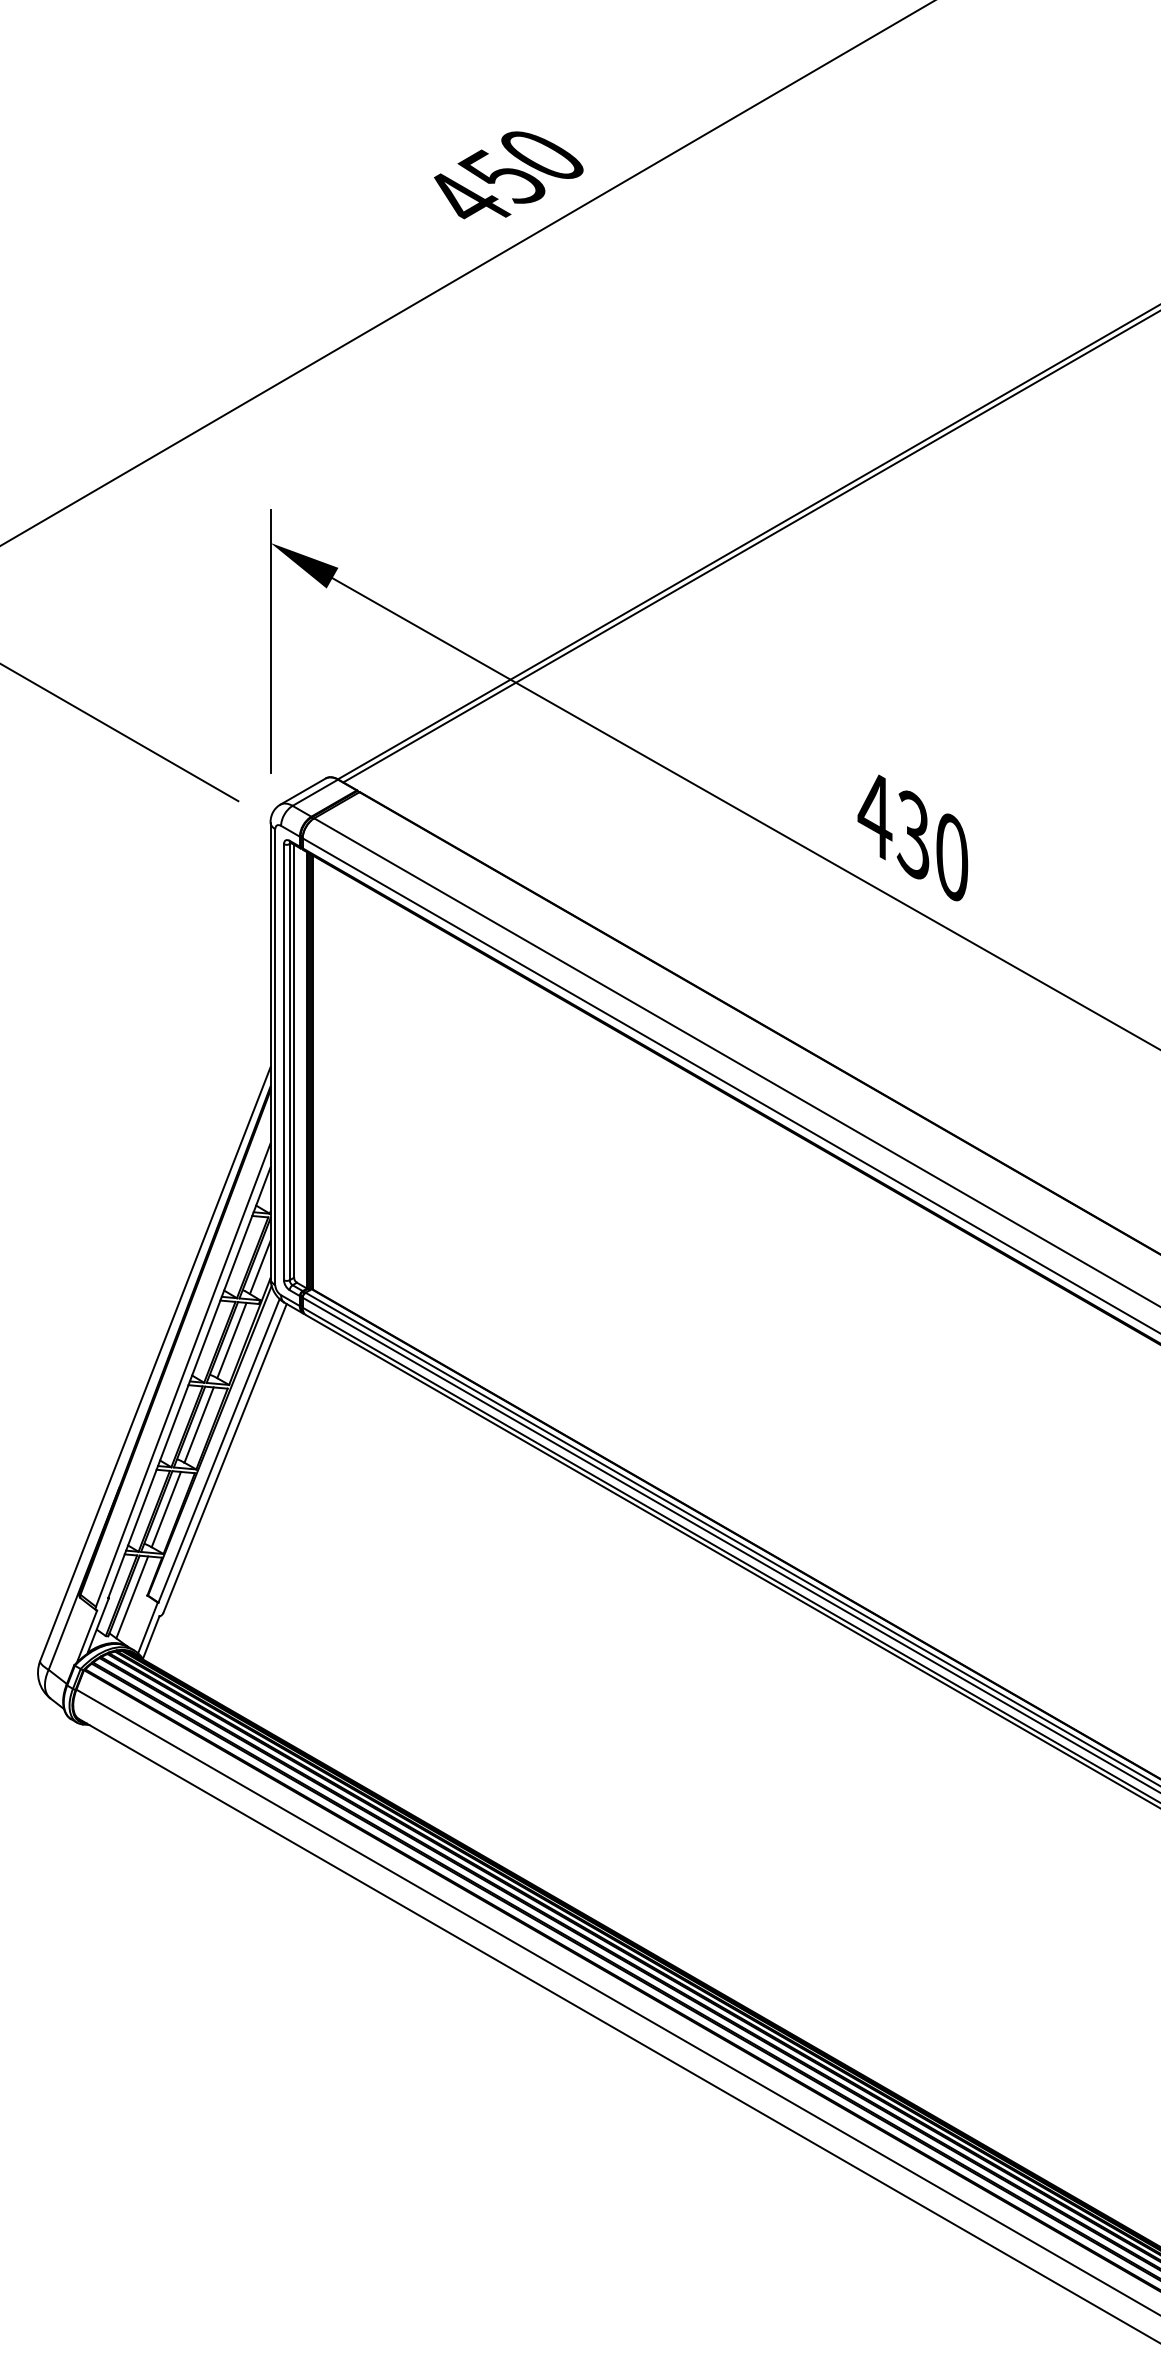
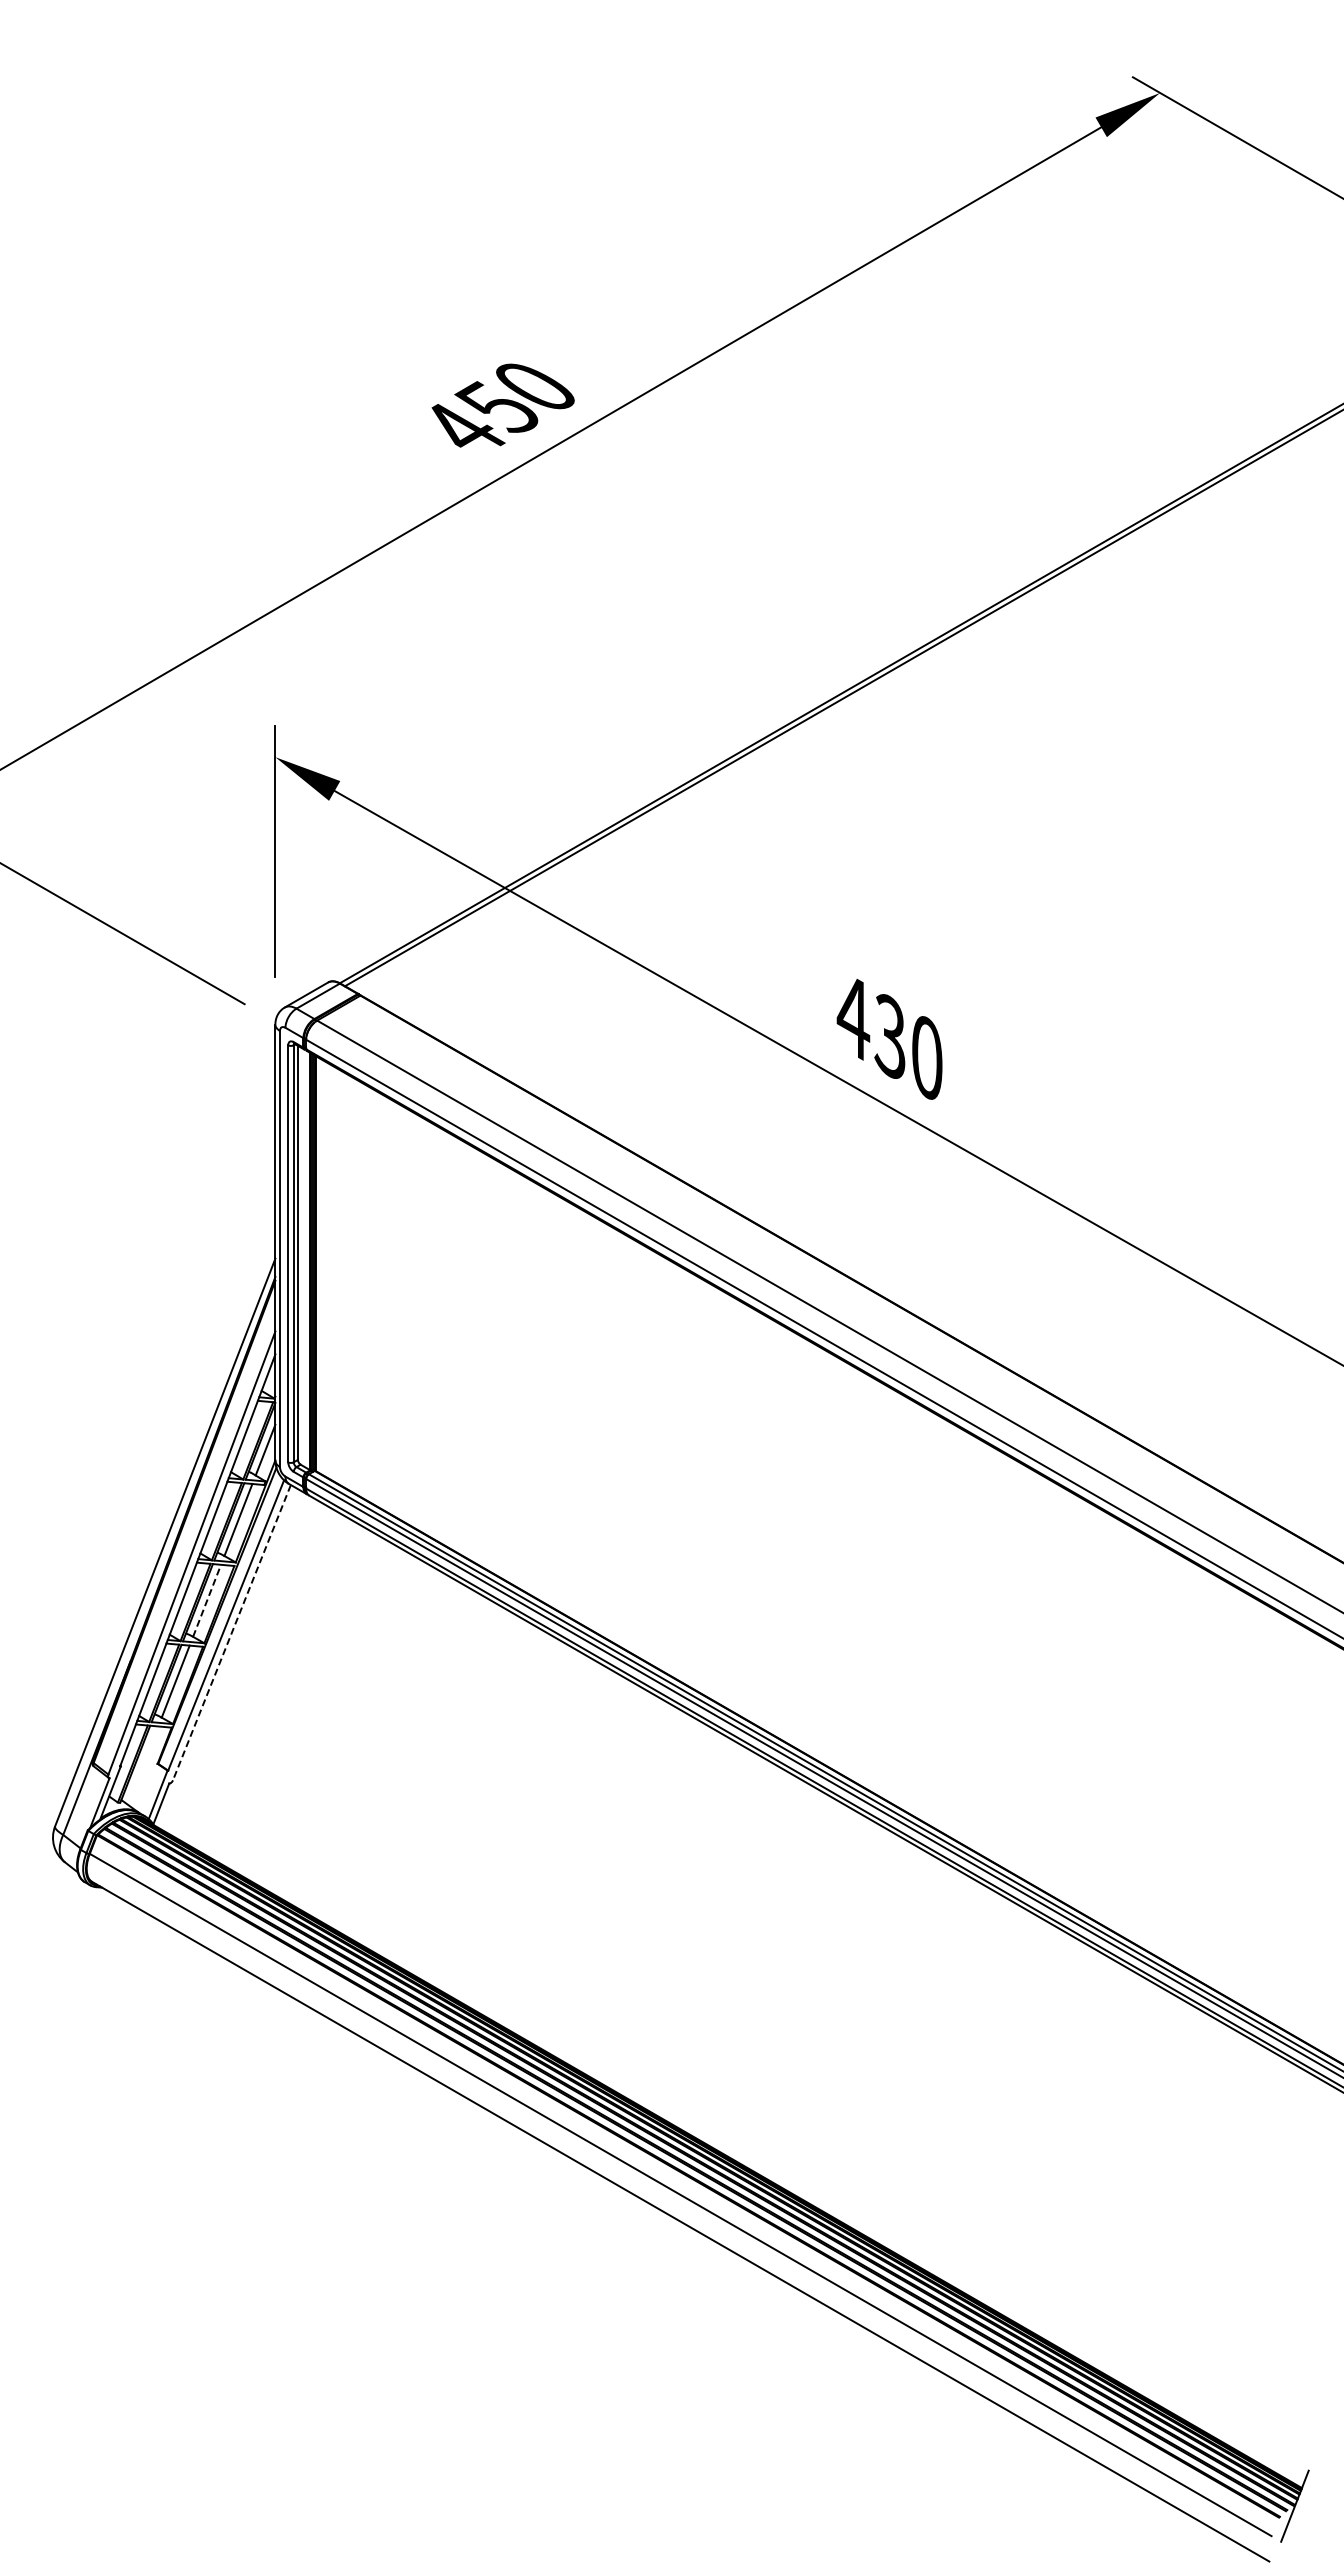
line: (199, 1424) -> (207, 1600), solid -> dashed
line: (224, 1458) -> (231, 1632), solid -> dashed
line: (131, 1597) -> (142, 1765), removed

